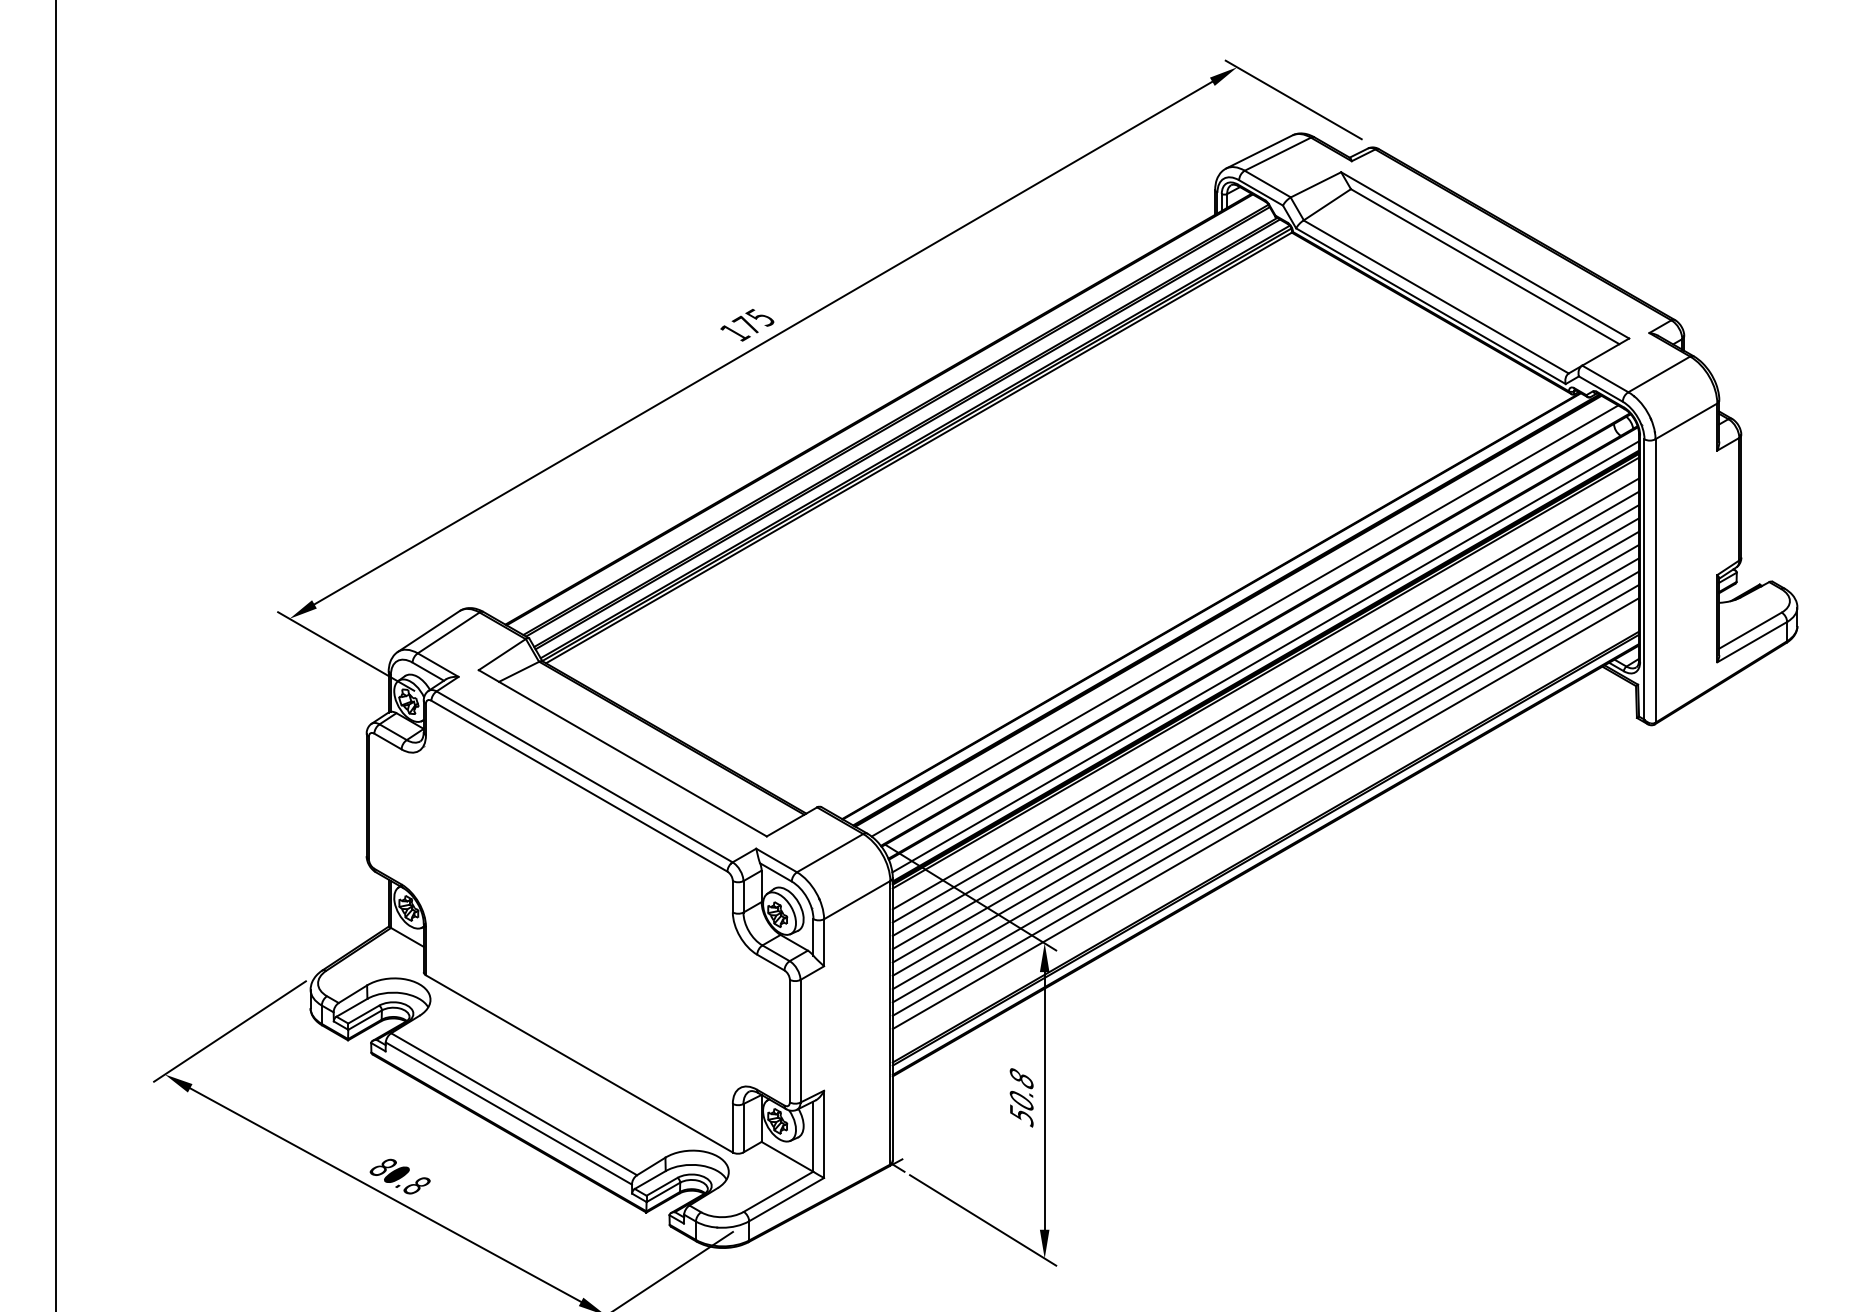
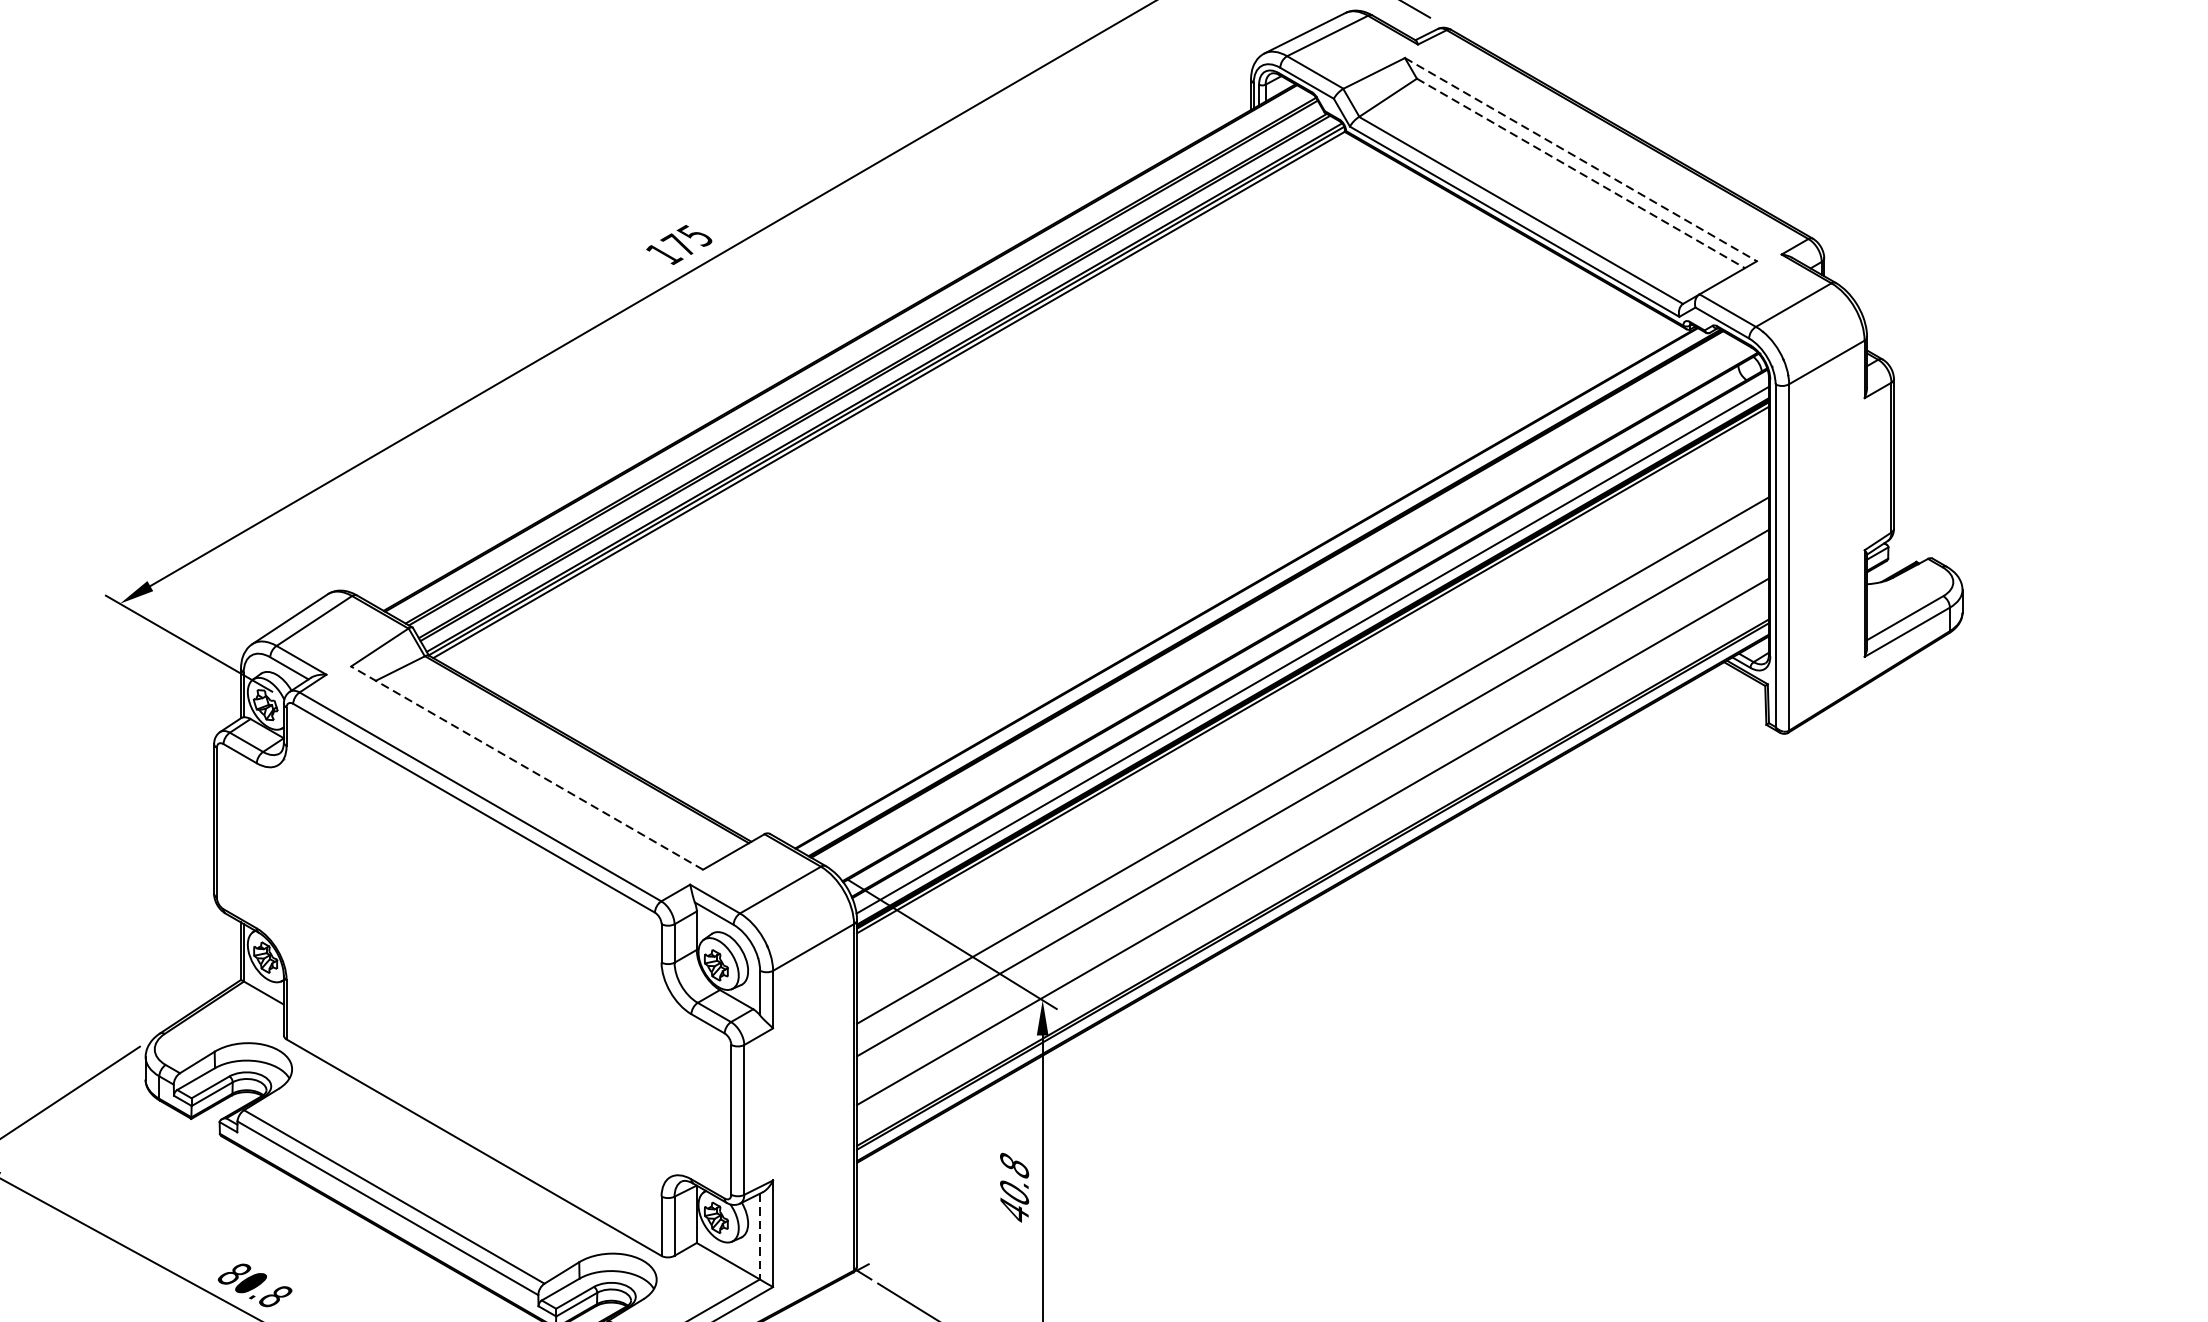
line: (1485, 255) -> (1581, 159), solid -> dashed
line: (1485, 266) -> (1581, 173), solid -> dashed
line: (1244, 620) -> (1286, 605), removed
line: (1265, 693) -> (1312, 695), removed
line: (1265, 706) -> (1312, 710), removed
line: (1265, 720) -> (1312, 728), removed
line: (1265, 733) -> (1312, 743), removed
line: (622, 753) -> (526, 768), solid -> dashed
line: (1265, 759) -> (1312, 775), removed
line: (1265, 786) -> (1312, 808), removed
line: (1265, 799) -> (1312, 824), removed
text: (1021, 1115) -> (1014, 1210), 50.8 -> 40.8
line: (813, 1137) -> (760, 1237), solid -> dashed

